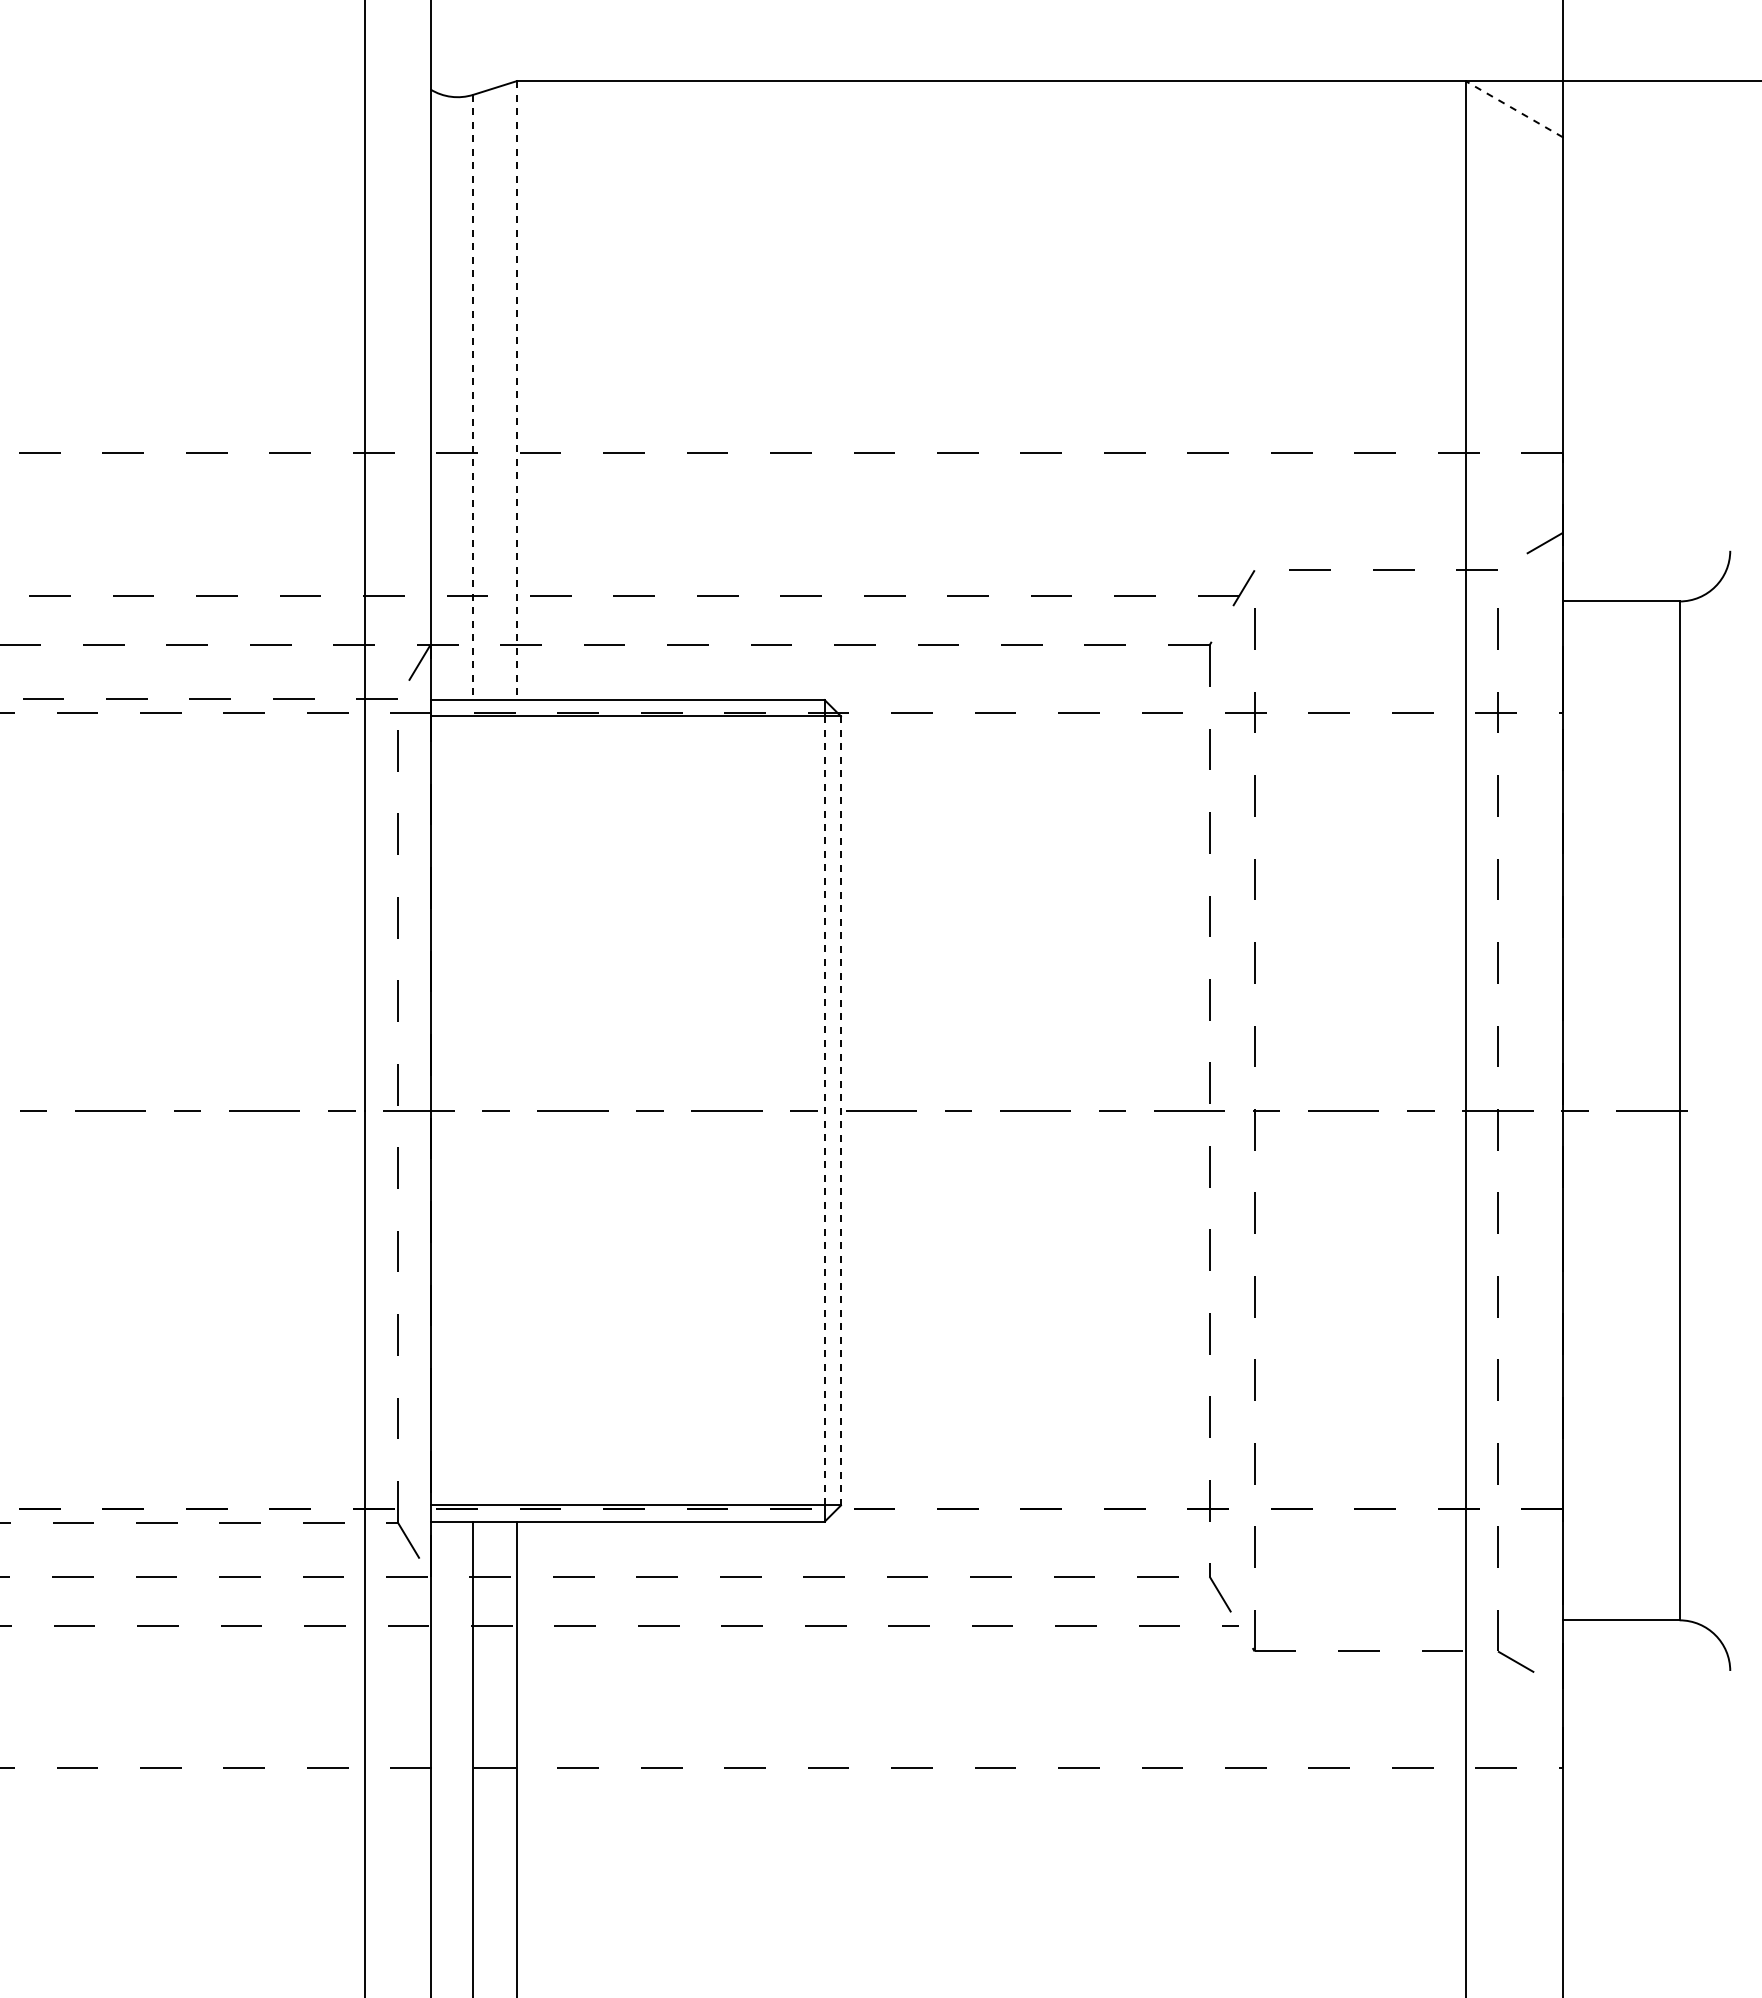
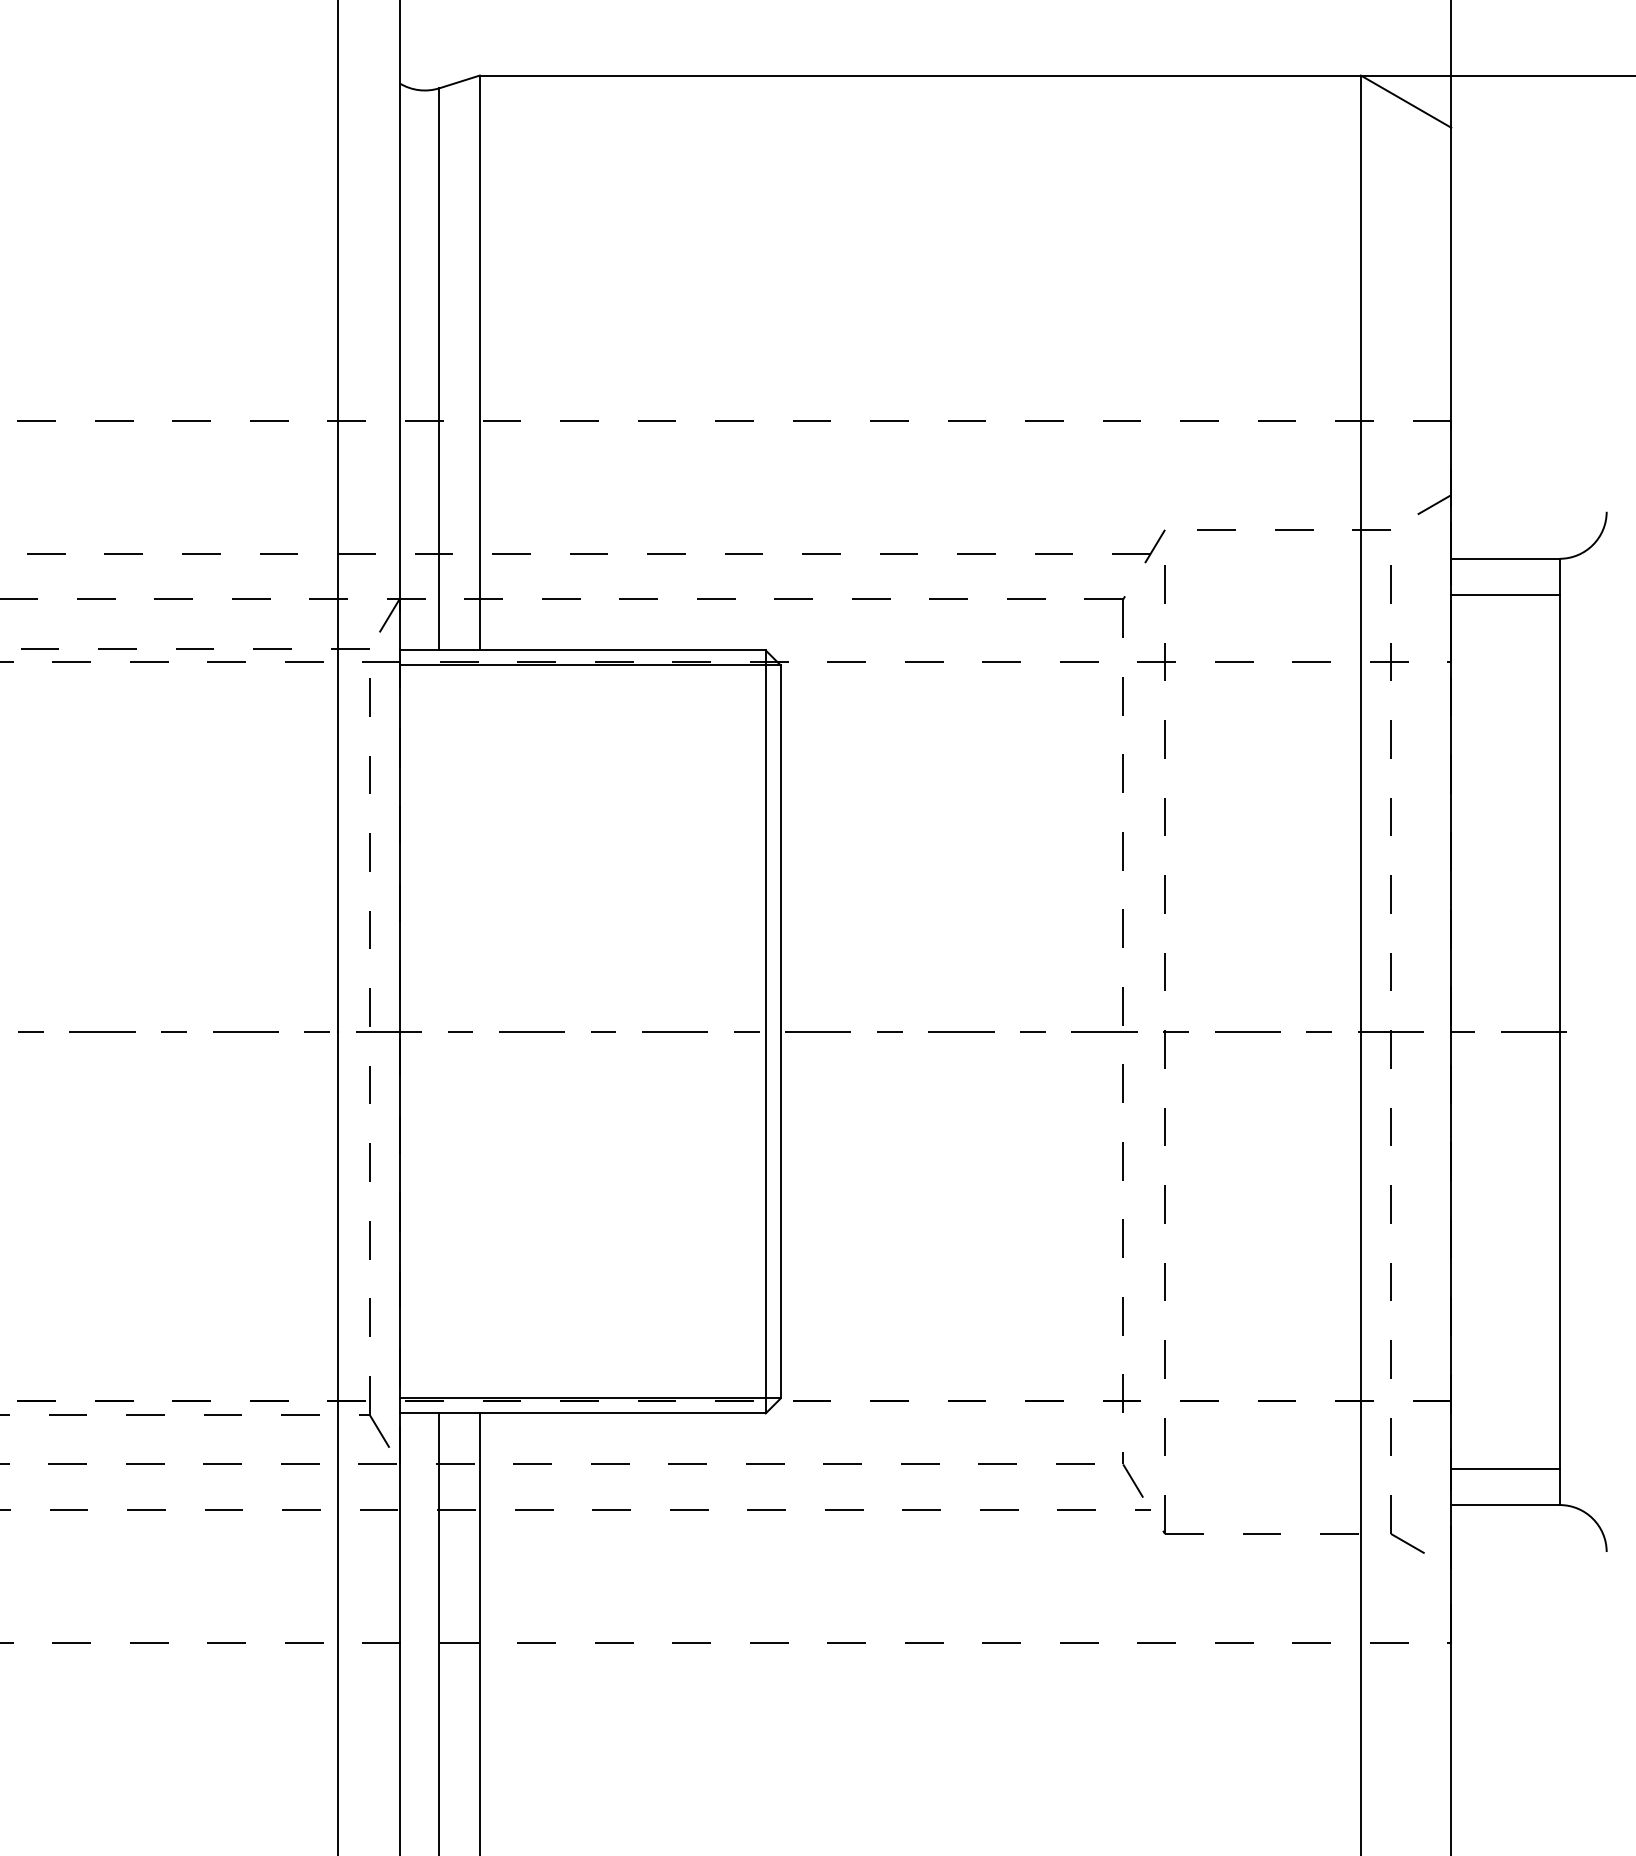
line: (1513, 108) -> (1405, 100), dashed -> solid
line: (516, 391) -> (479, 363), dashed -> solid
line: (473, 397) -> (439, 369), dashed -> solid
line: (1620, 640) -> (1504, 595), added
line: (824, 1110) -> (765, 1031), dashed -> solid
line: (840, 1110) -> (780, 1031), dashed -> solid
line: (1620, 1581) -> (1504, 1468), added

